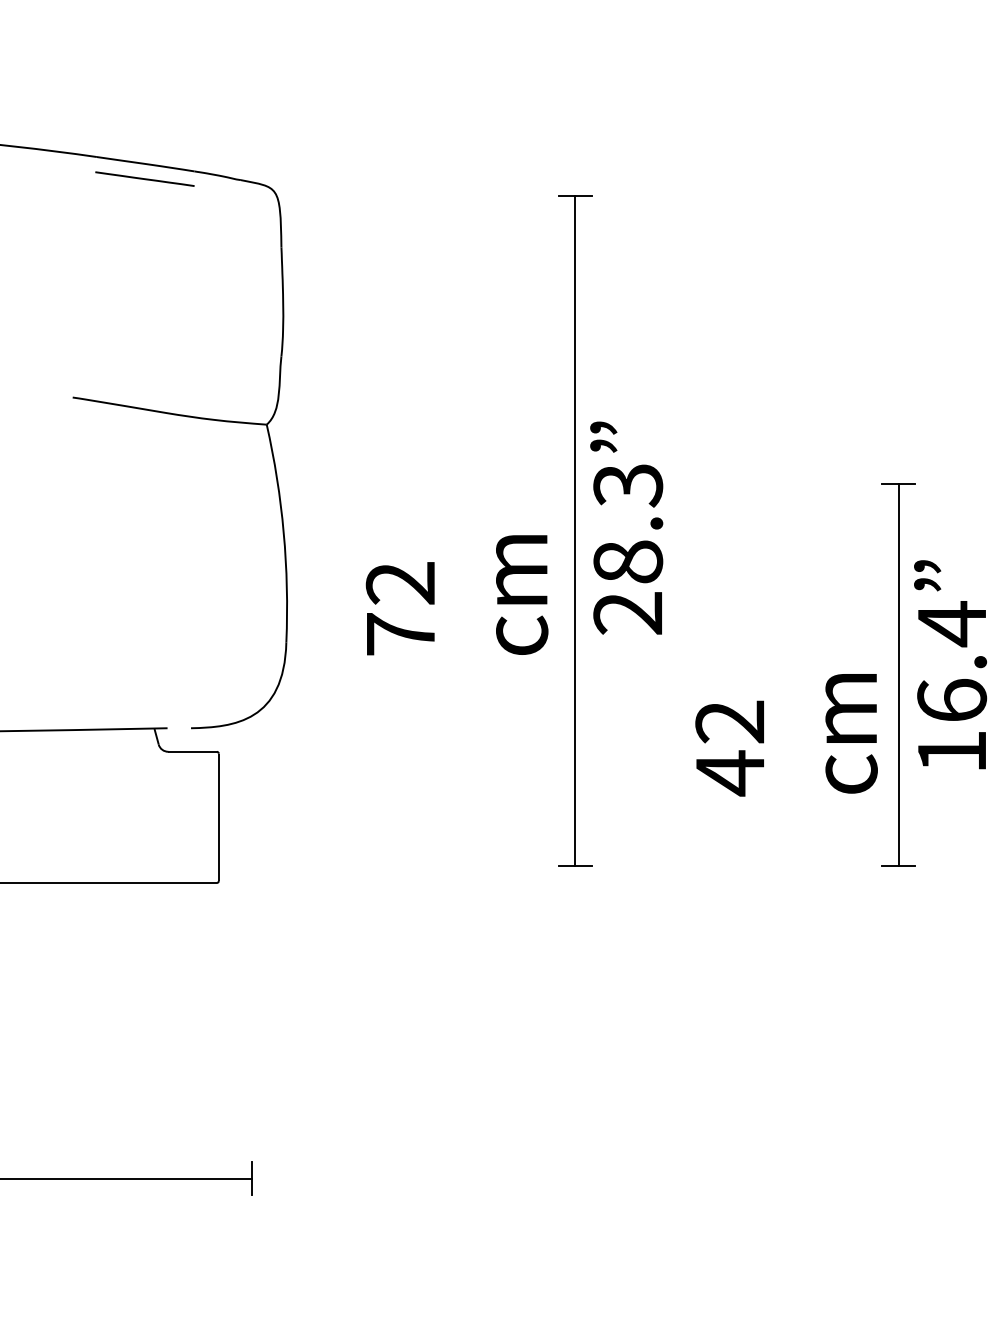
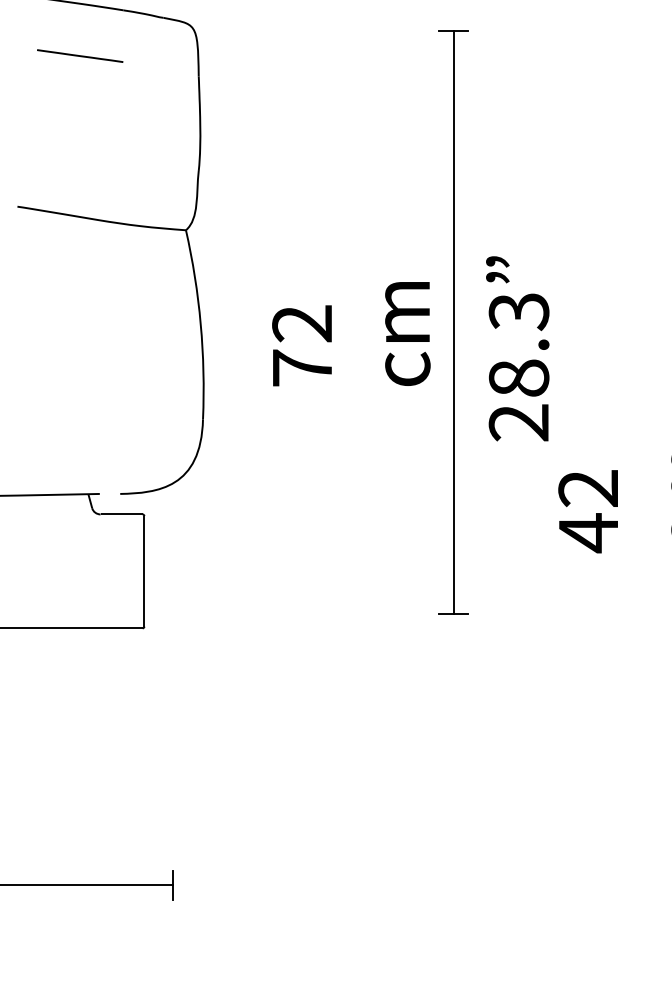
line: (144, 178) -> (79, 55), moved
text: (626, 527) -> (517, 348), moved
text: (456, 595) -> (350, 334), moved

